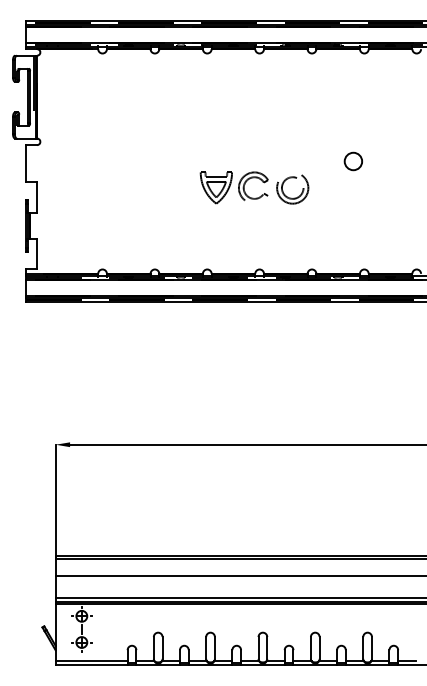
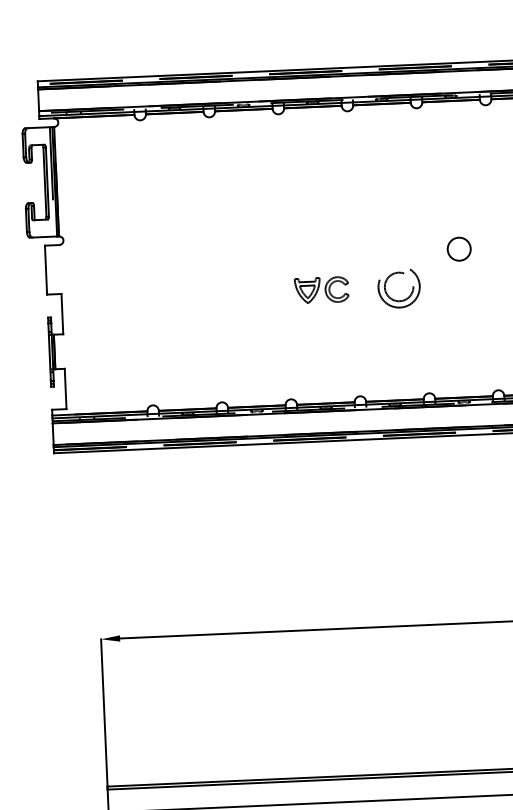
circle: (352, 161) -> (457, 249), moved
part: (233, 187) -> (320, 289), size x0.6

